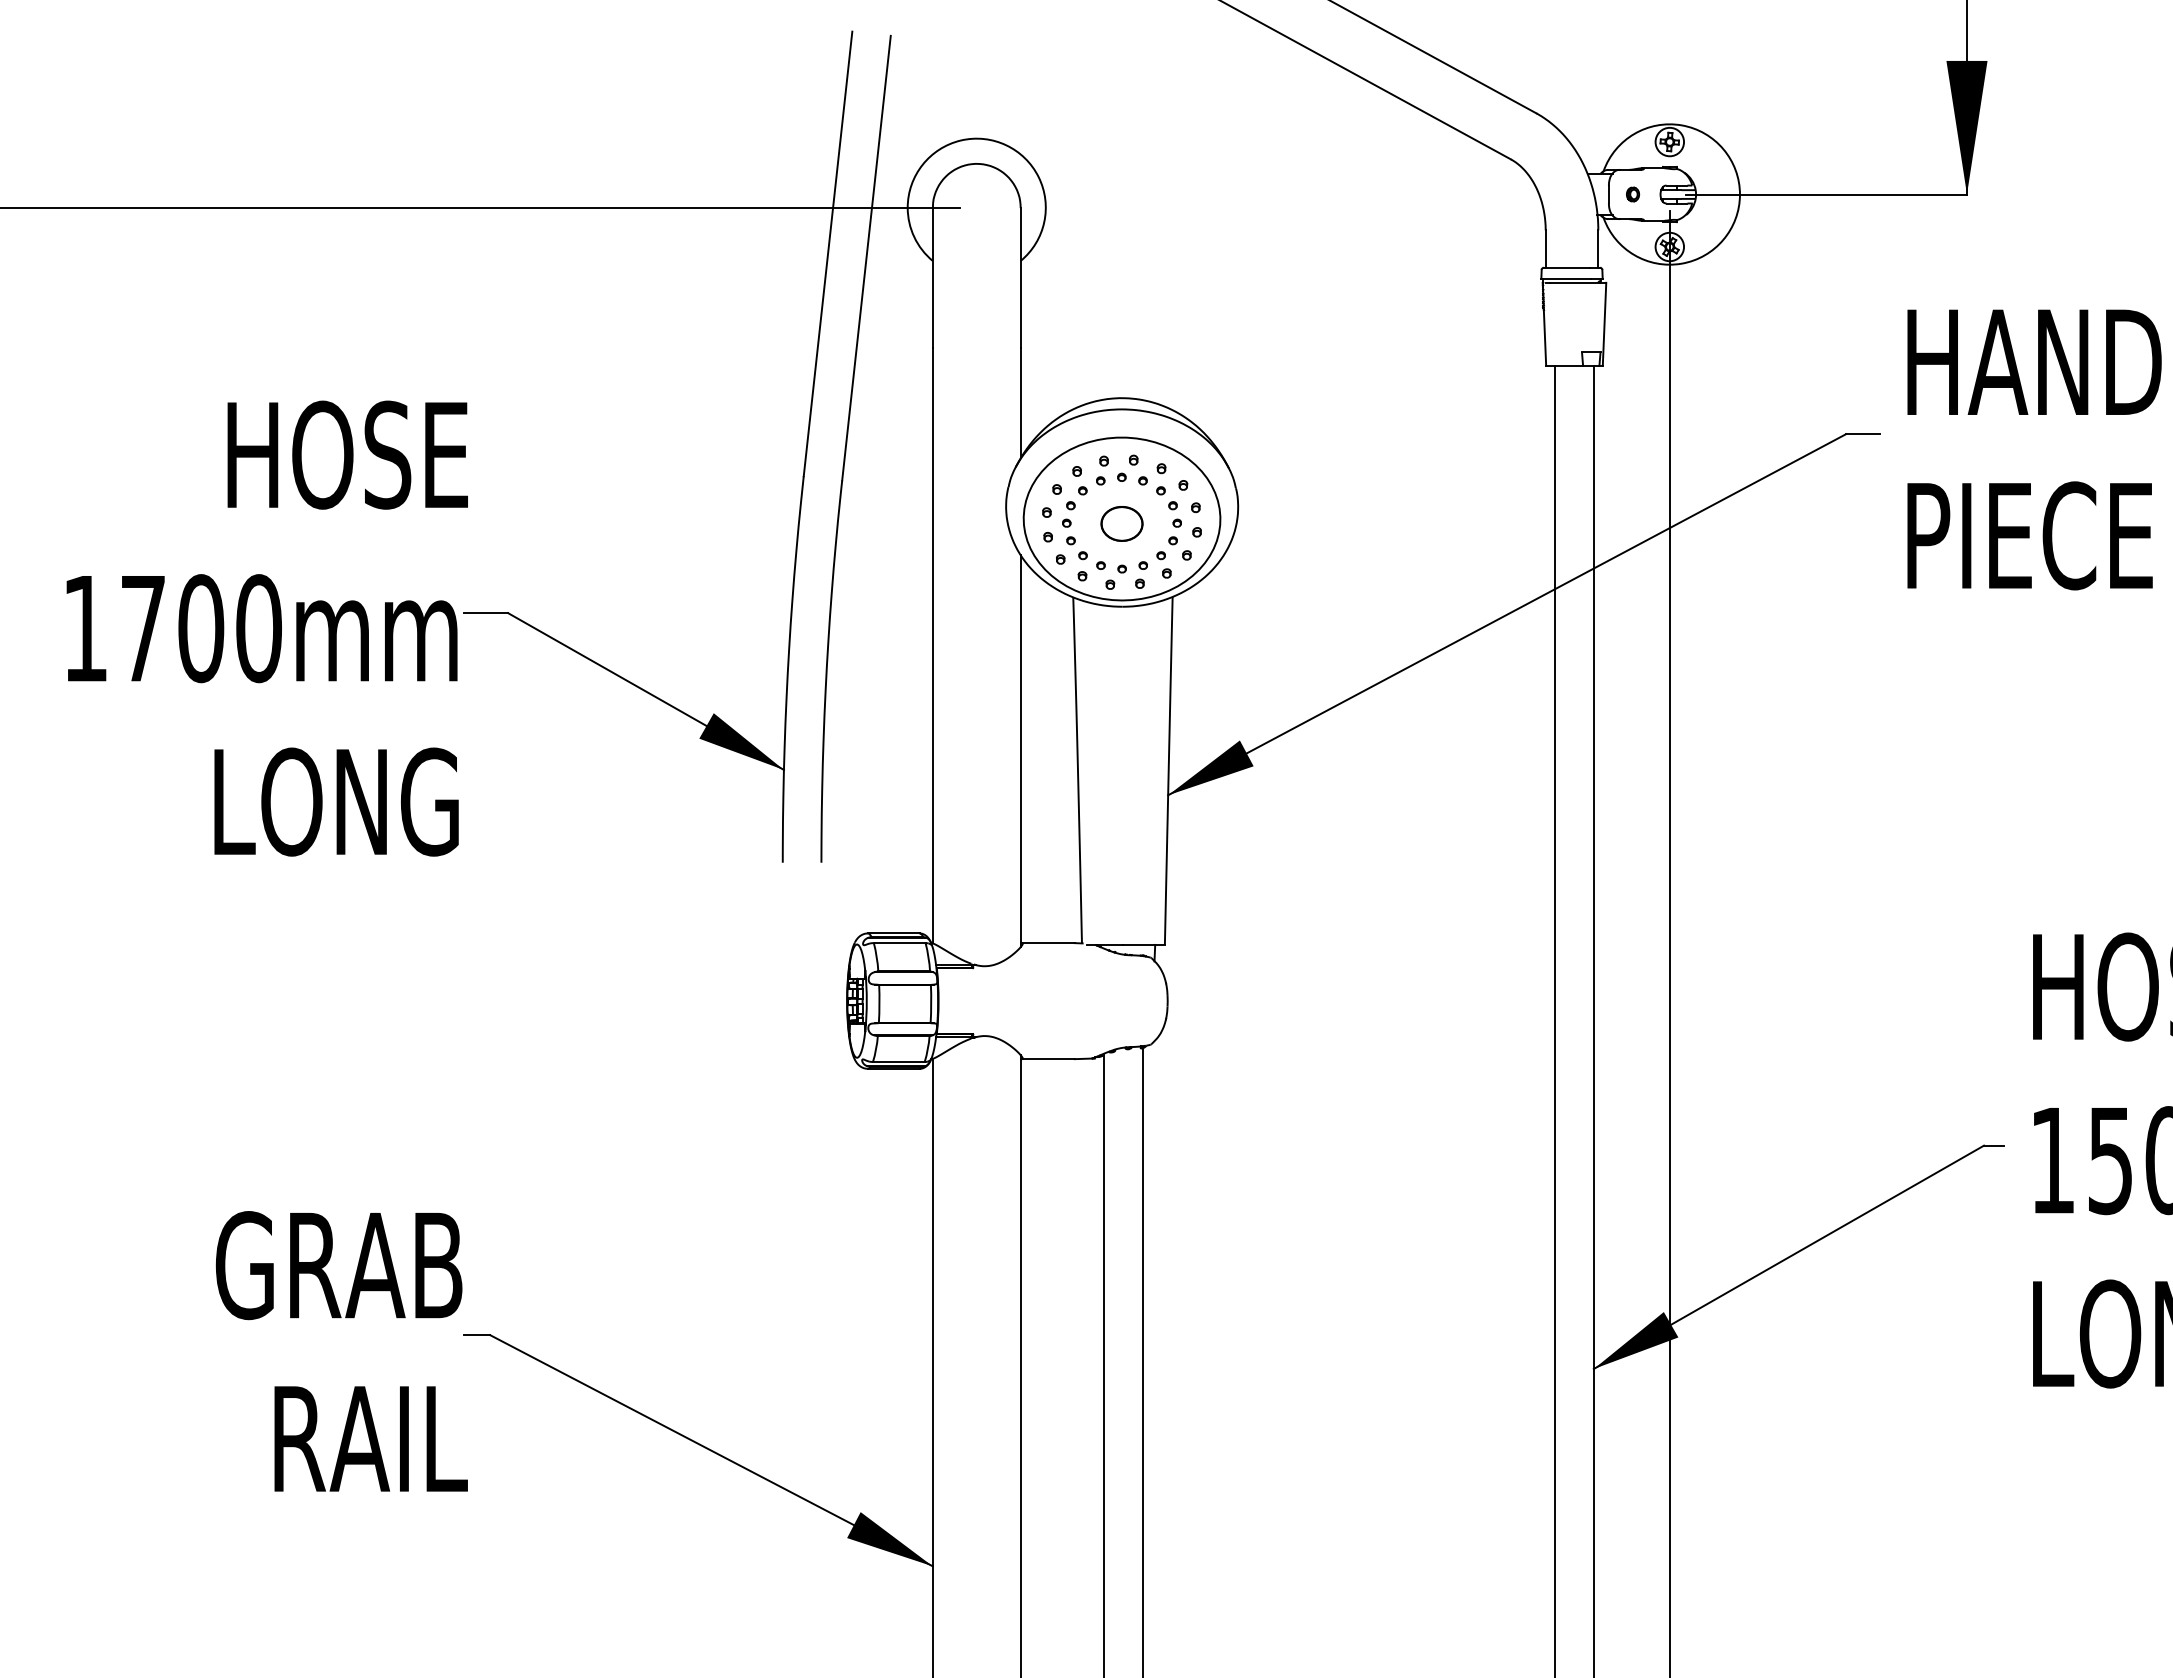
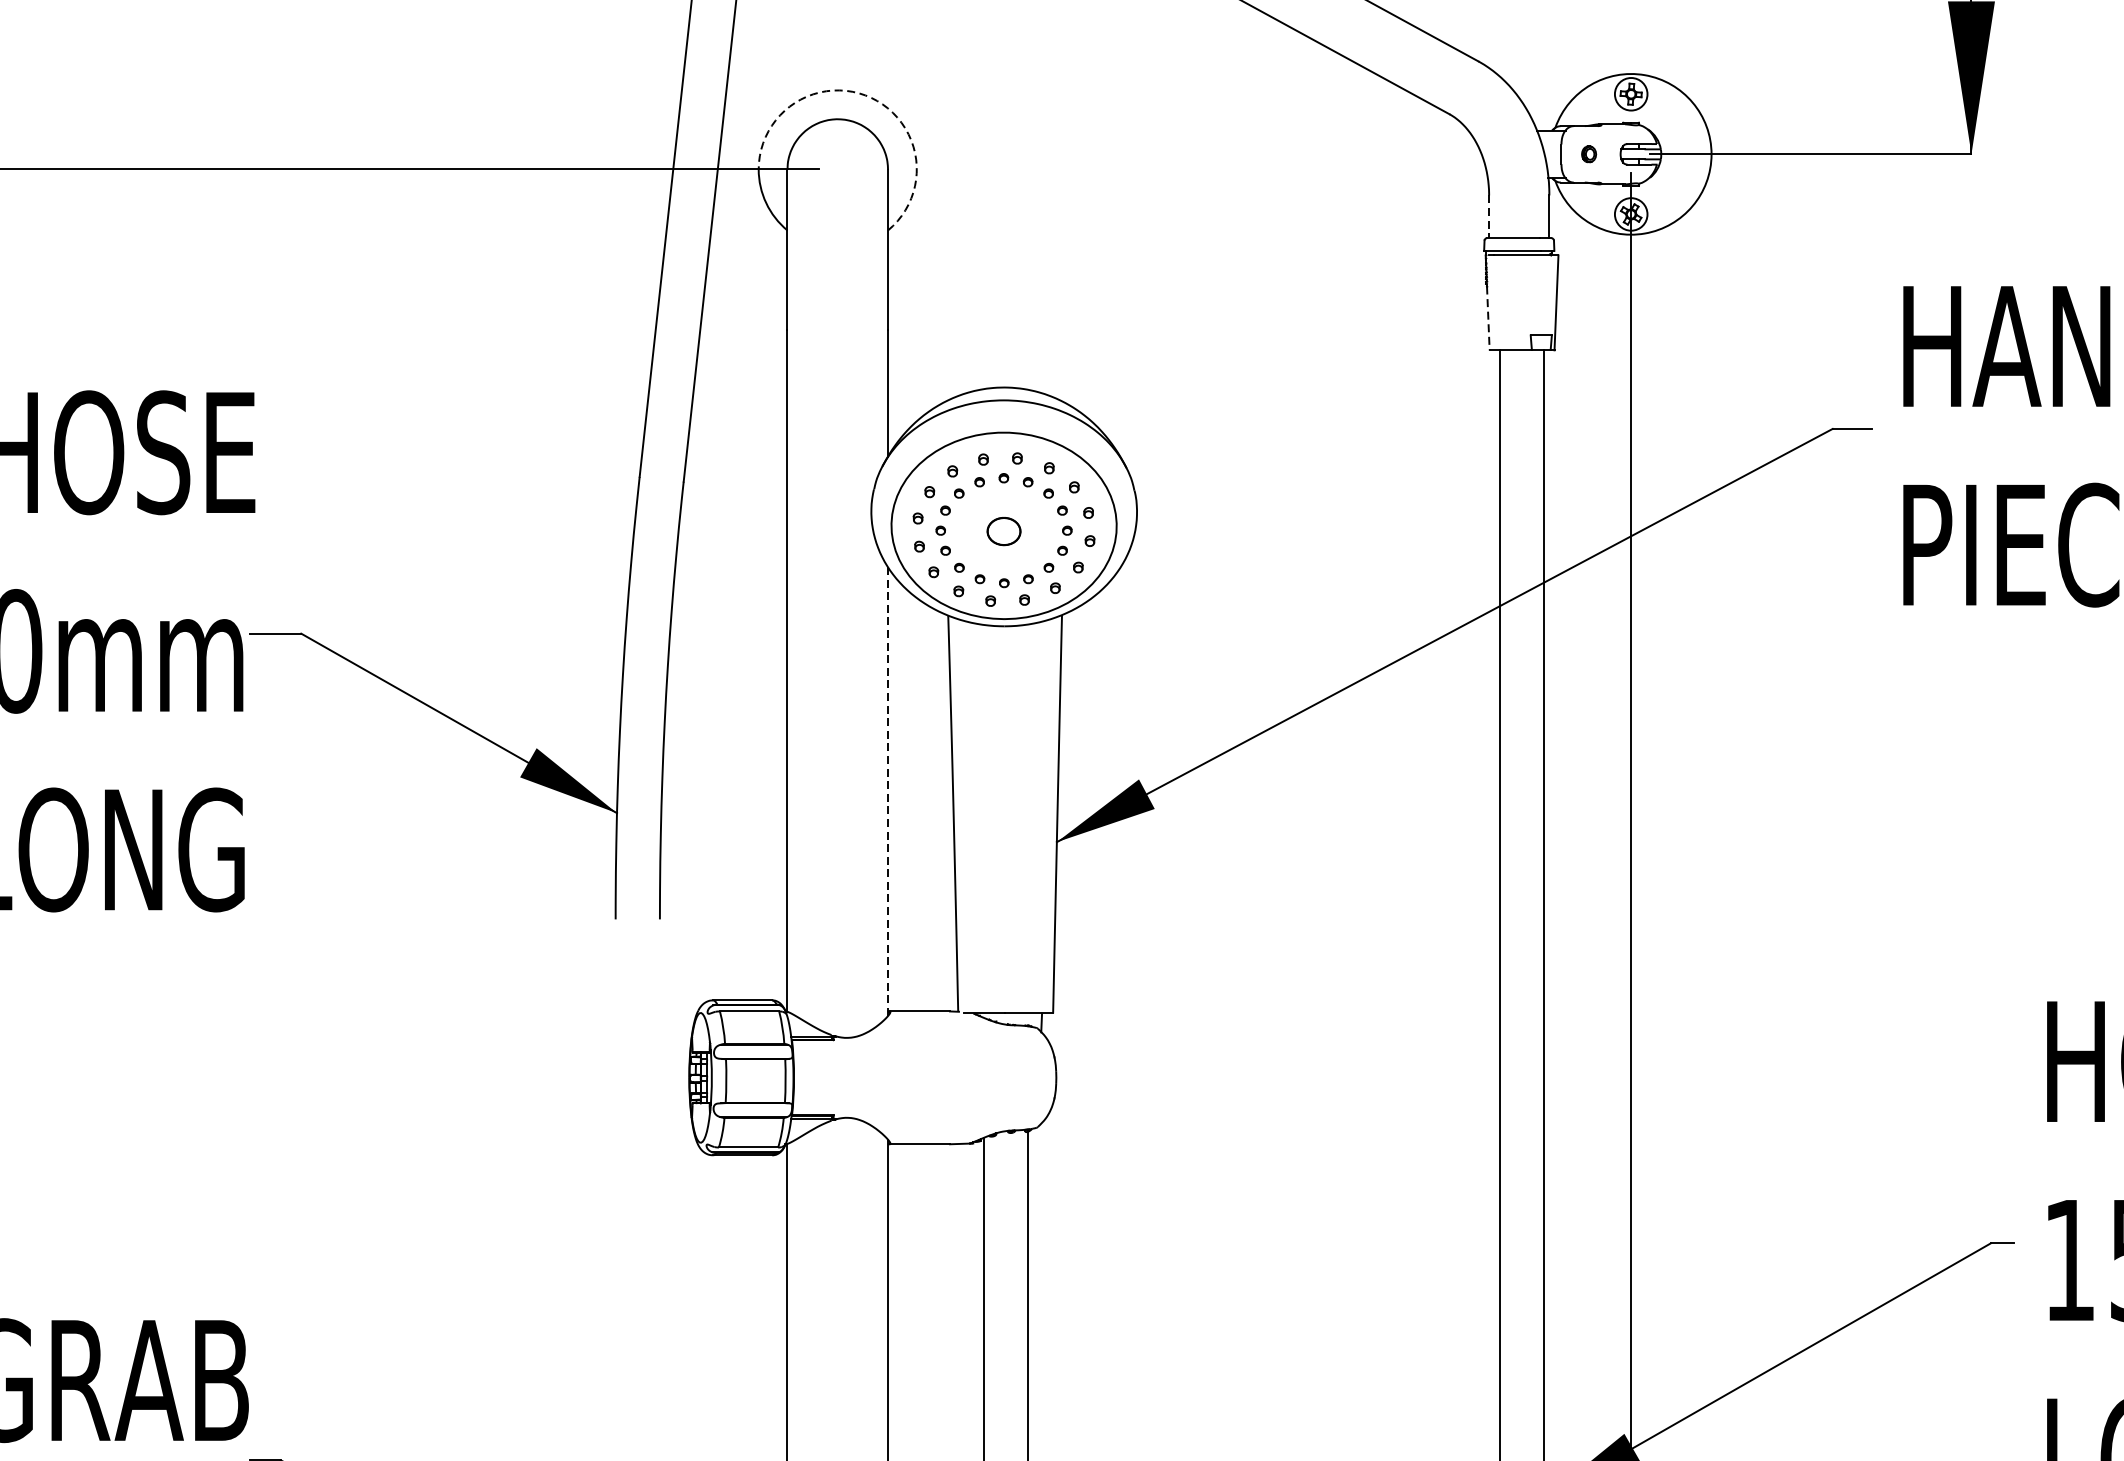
arc: (1006, 145) -> (871, 98), solid -> dashed
line: (1545, 249) -> (1488, 217), solid -> dashed
line: (1545, 337) -> (1488, 318), solid -> dashed
part: (1121, 523) -> (1003, 531), size x0.7
line: (1020, 751) -> (887, 792), solid -> dashed

